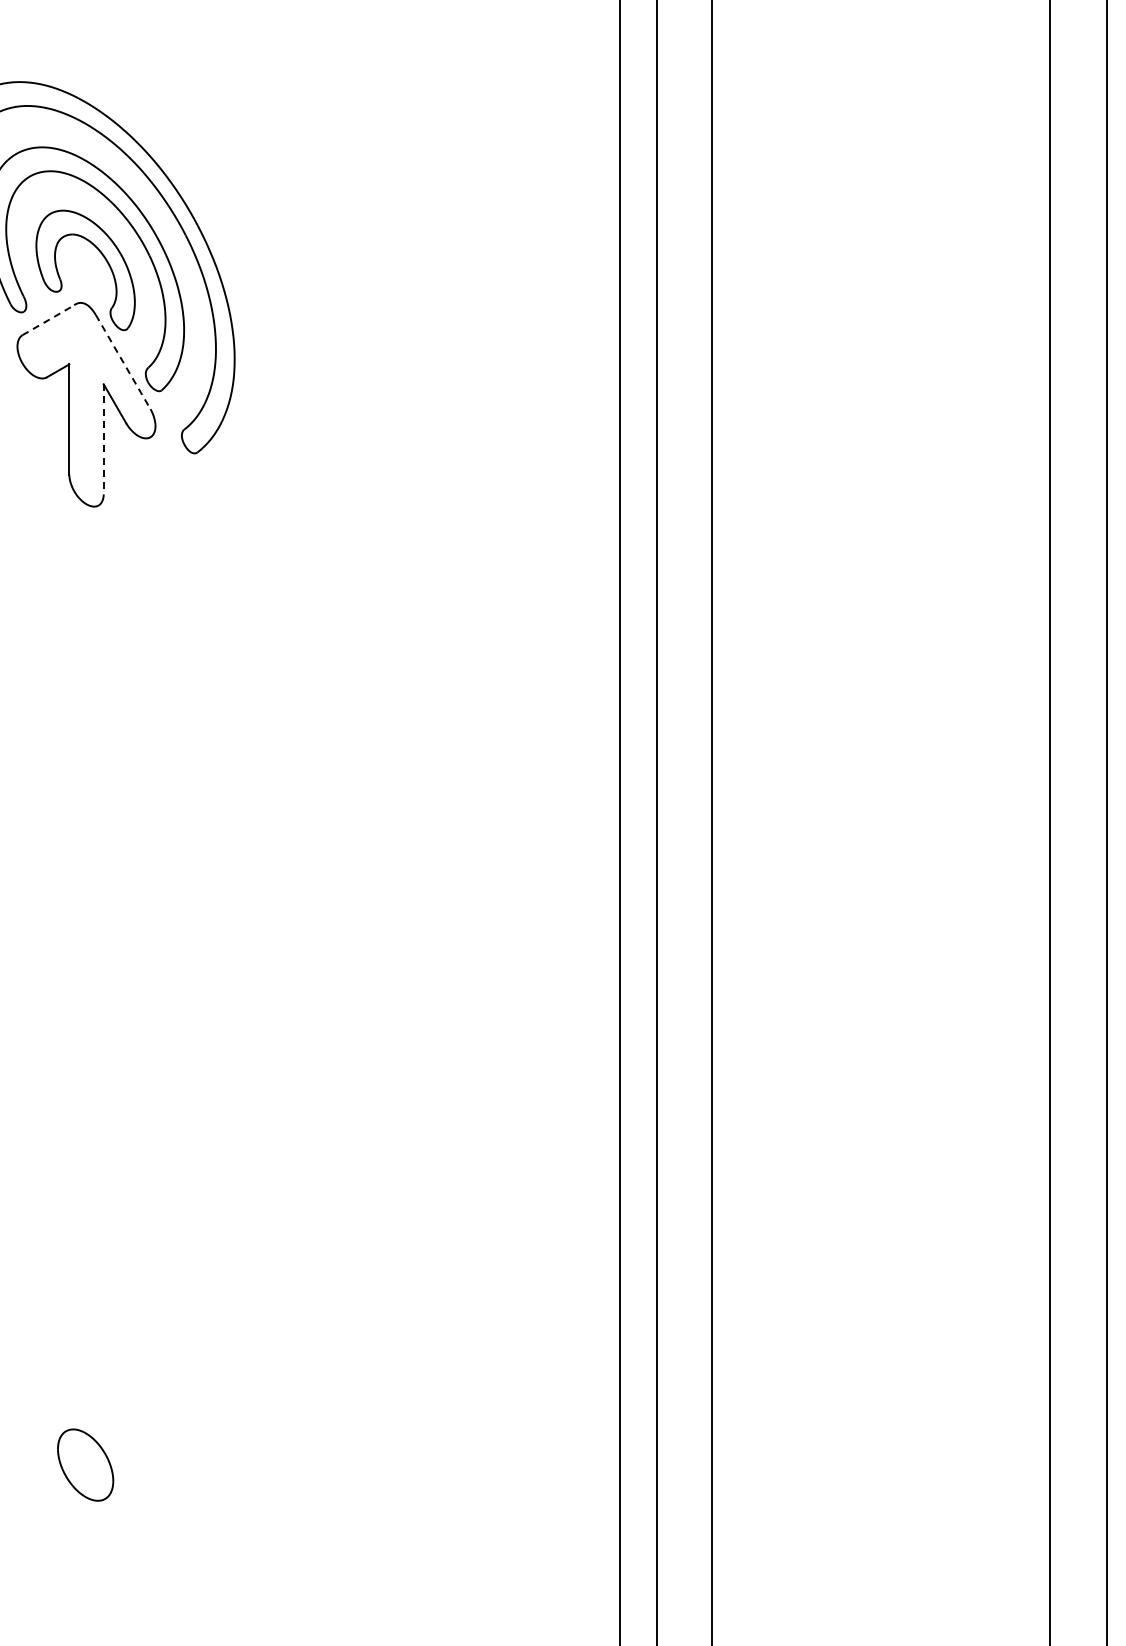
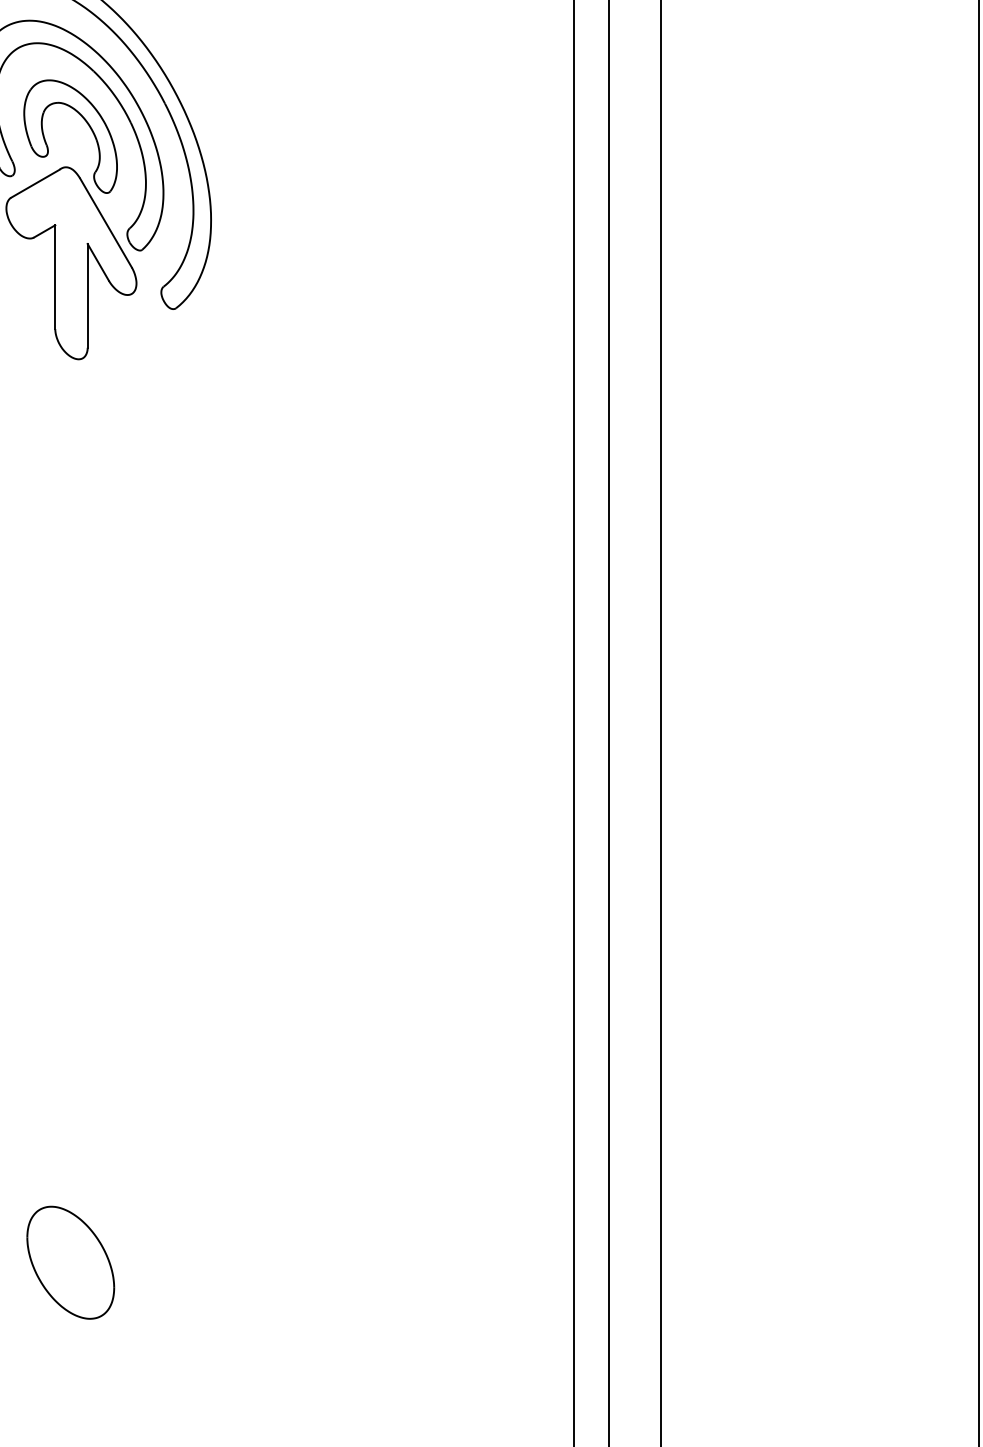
line: (48, 320) -> (35, 183), dashed -> solid
line: (123, 362) -> (106, 223), dashed -> solid
line: (103, 439) -> (87, 296), dashed -> solid
part: (85, 1464) -> (70, 1262), size x1.67

